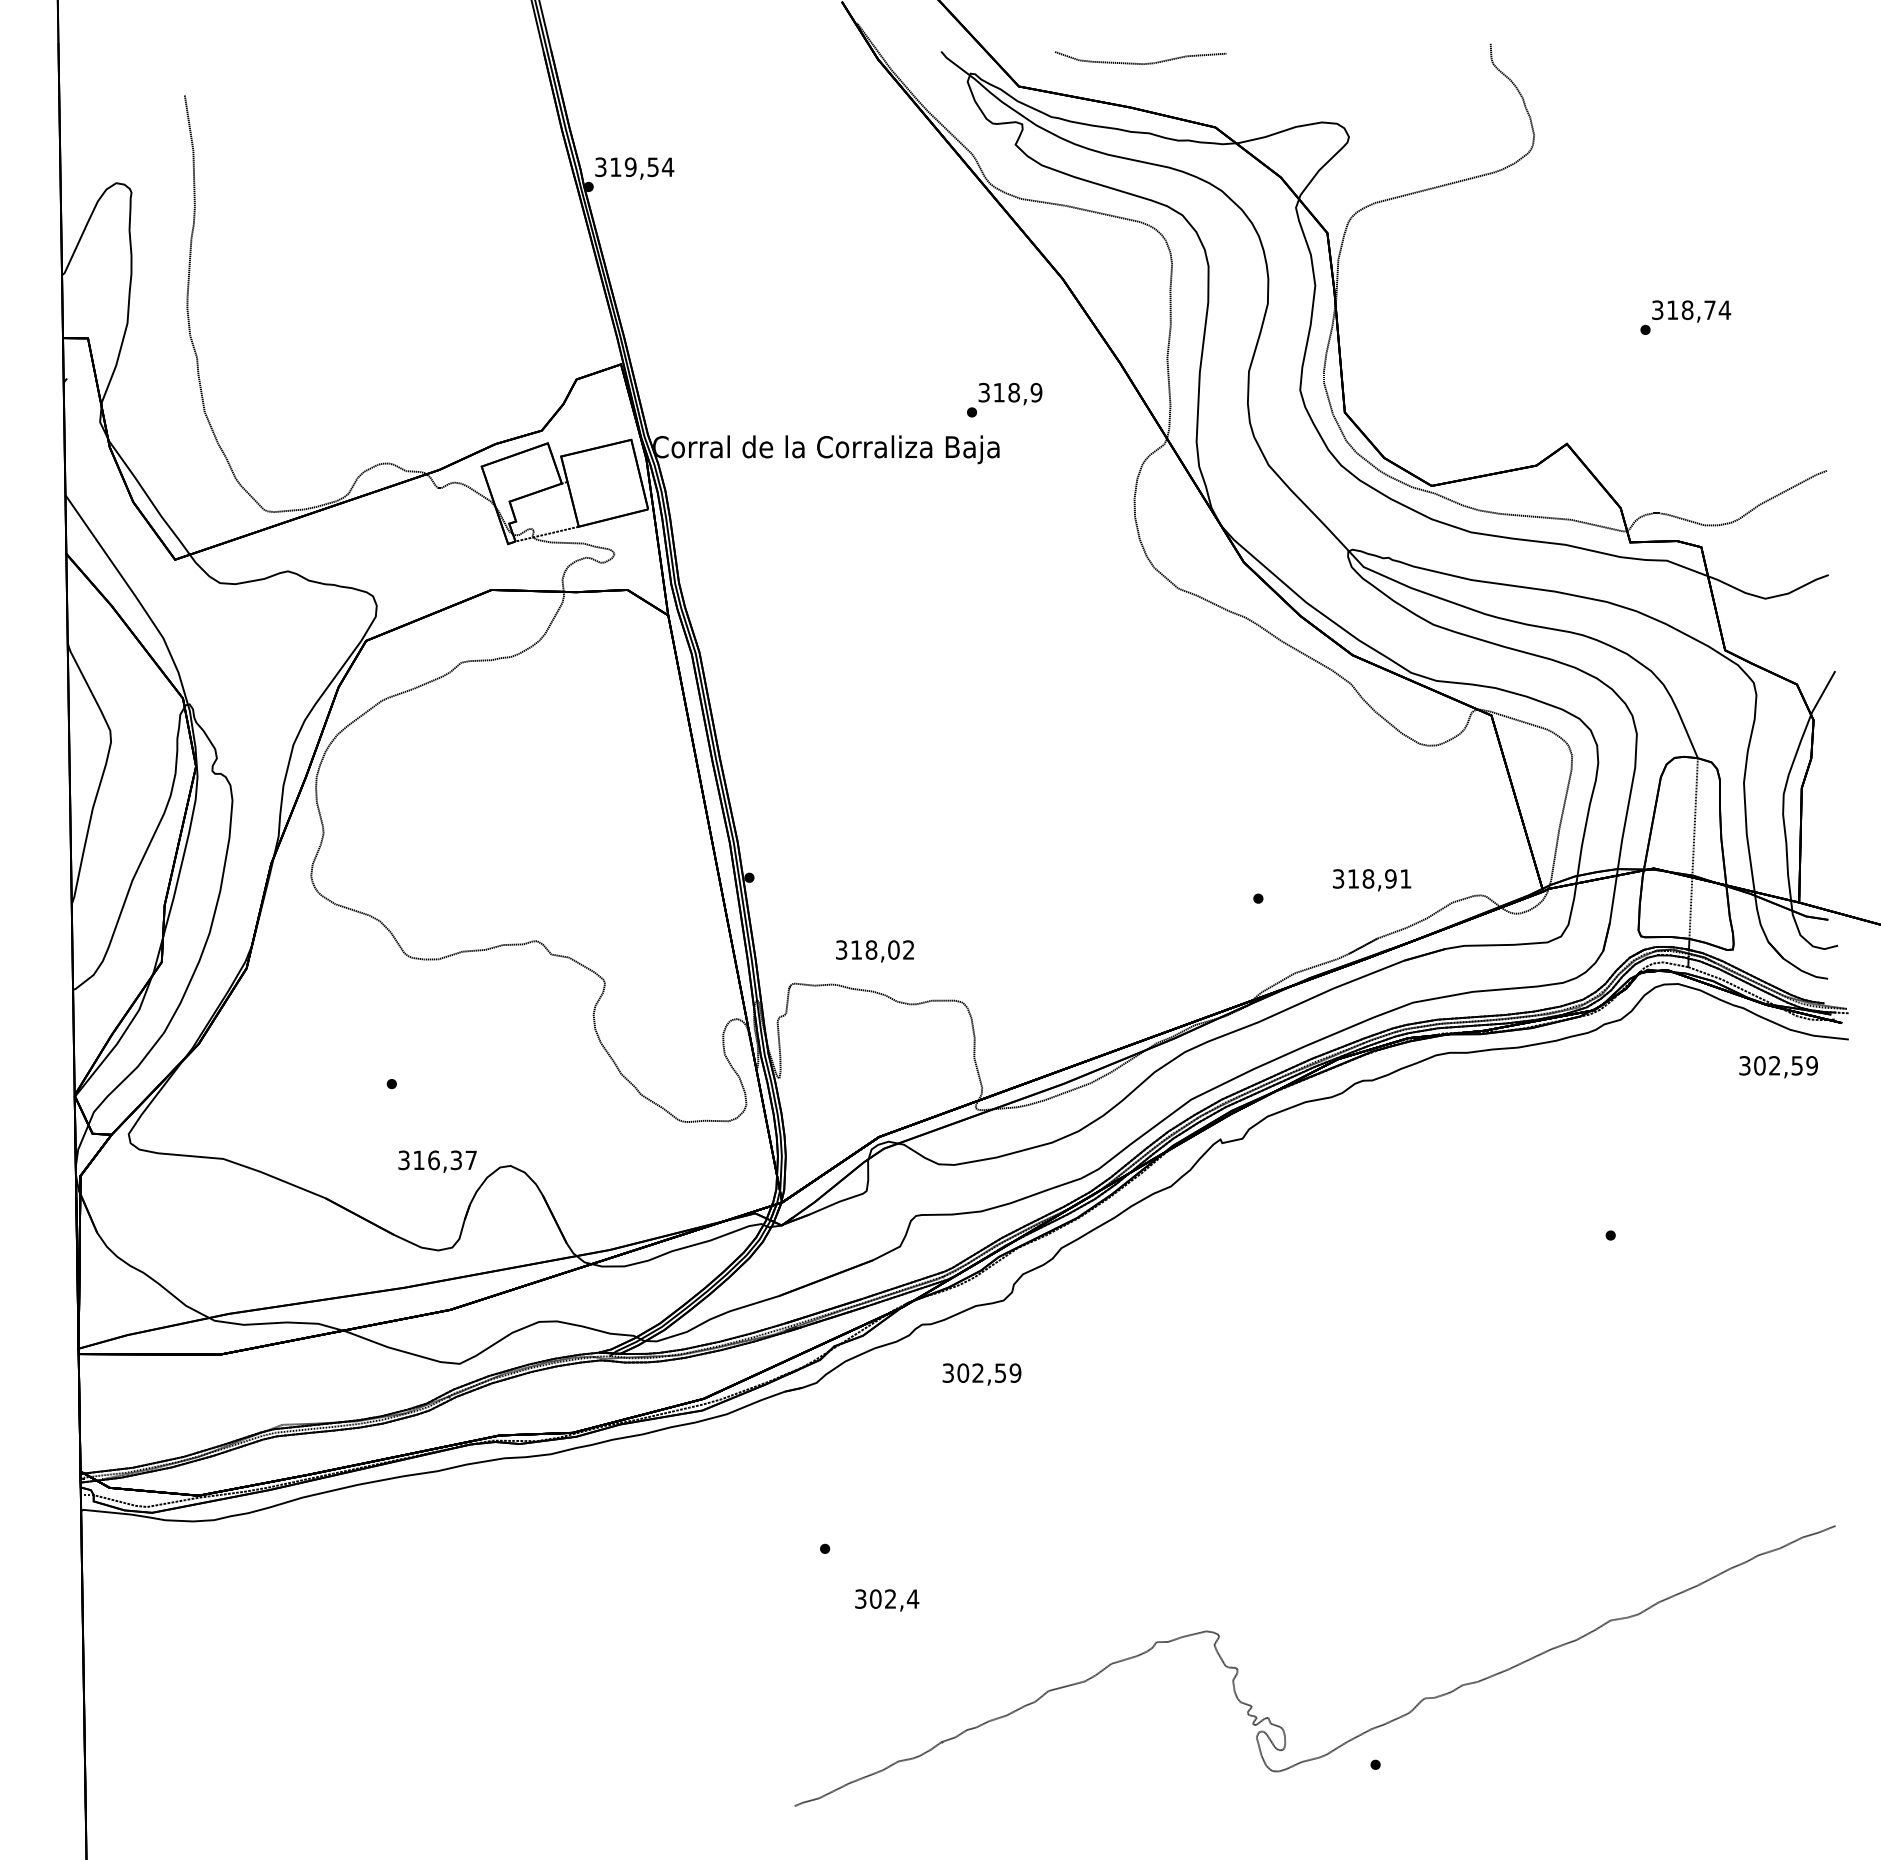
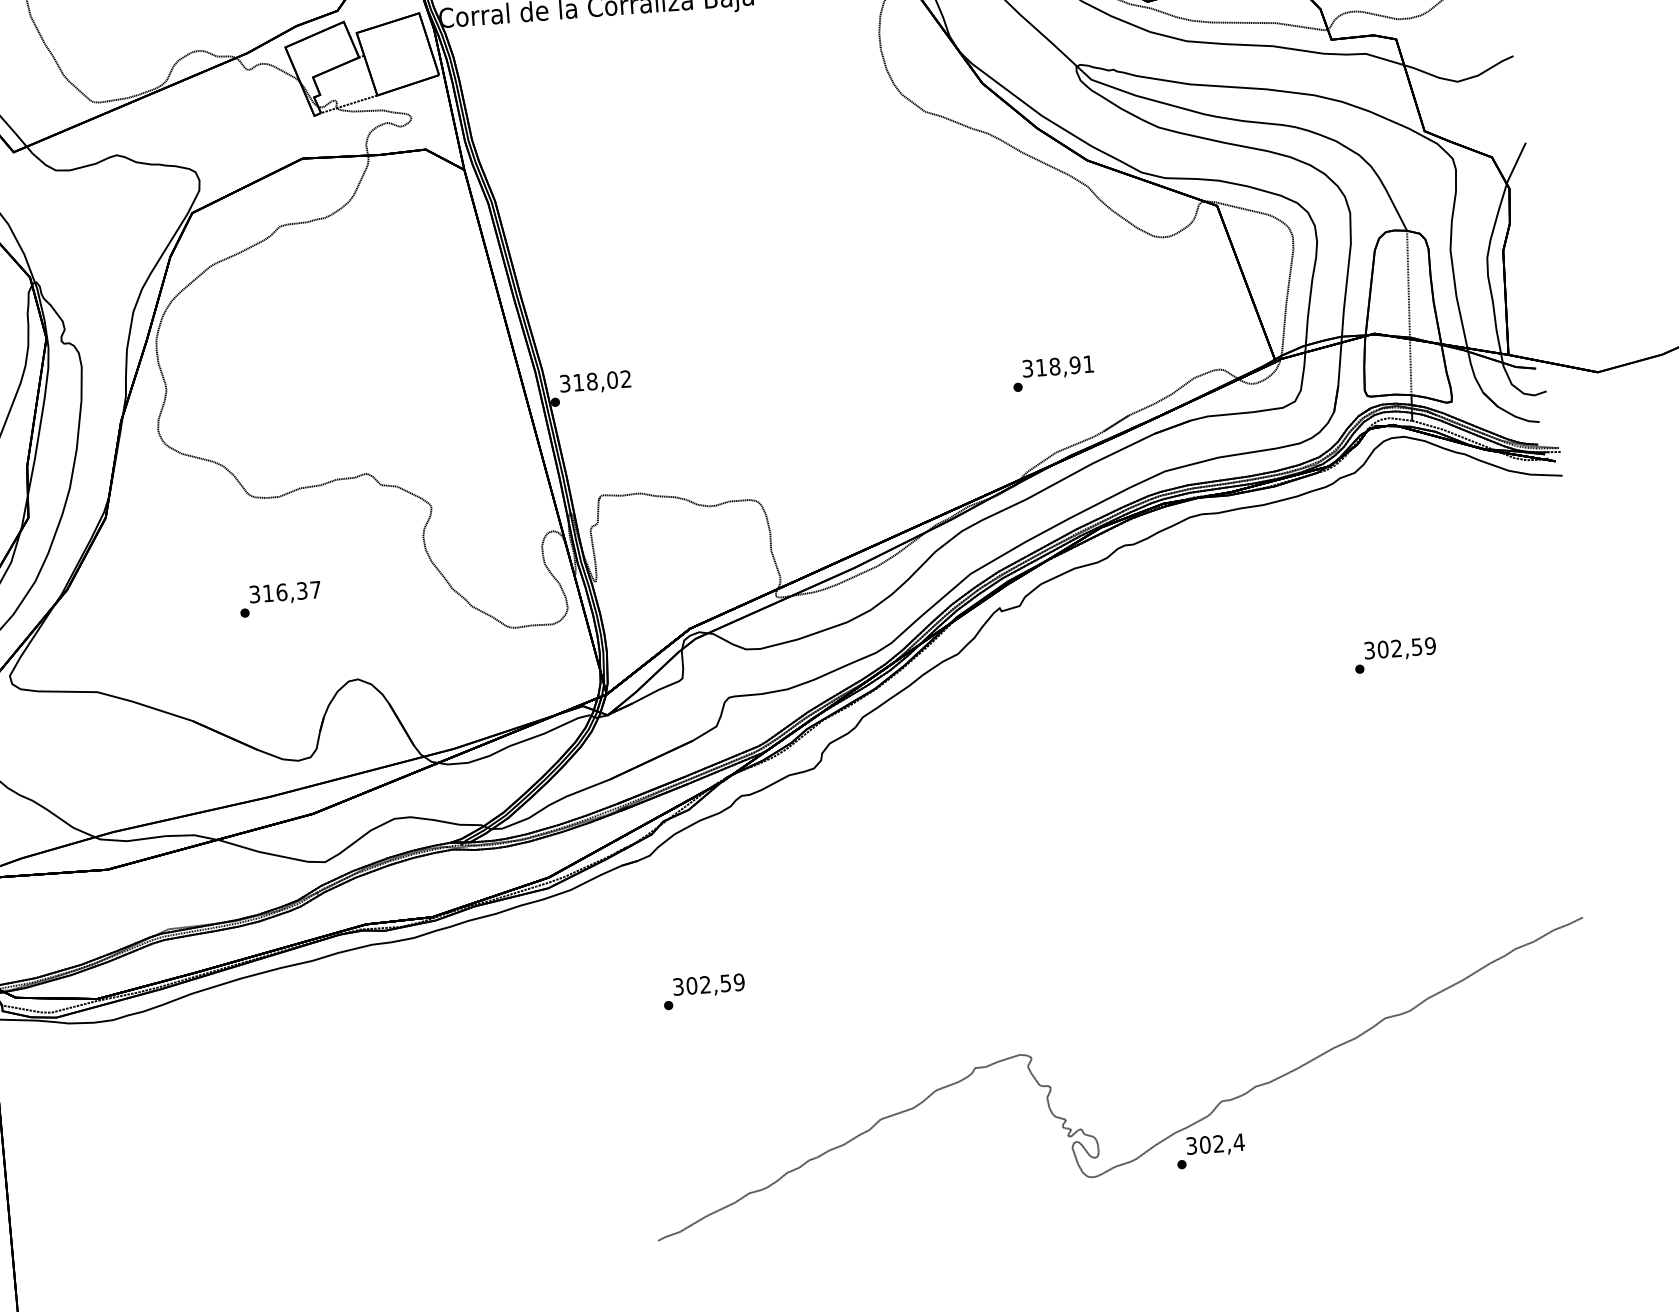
text: (1372, 880) -> (1058, 367), moved
text: (874, 951) -> (595, 382), moved
text: (1778, 1067) -> (1400, 649), moved
text: (437, 1161) -> (285, 593), moved
text: (981, 1374) -> (708, 985), moved
text: (887, 1600) -> (1216, 1145), moved

